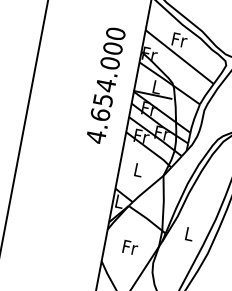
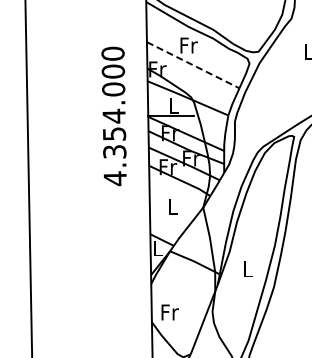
line: (179, 57) -> (193, 65), solid -> dashed
text: (100, 114) -> (114, 151), 4.654.000 -> 4.354.000
text: (129, 247) -> (169, 312), moved

